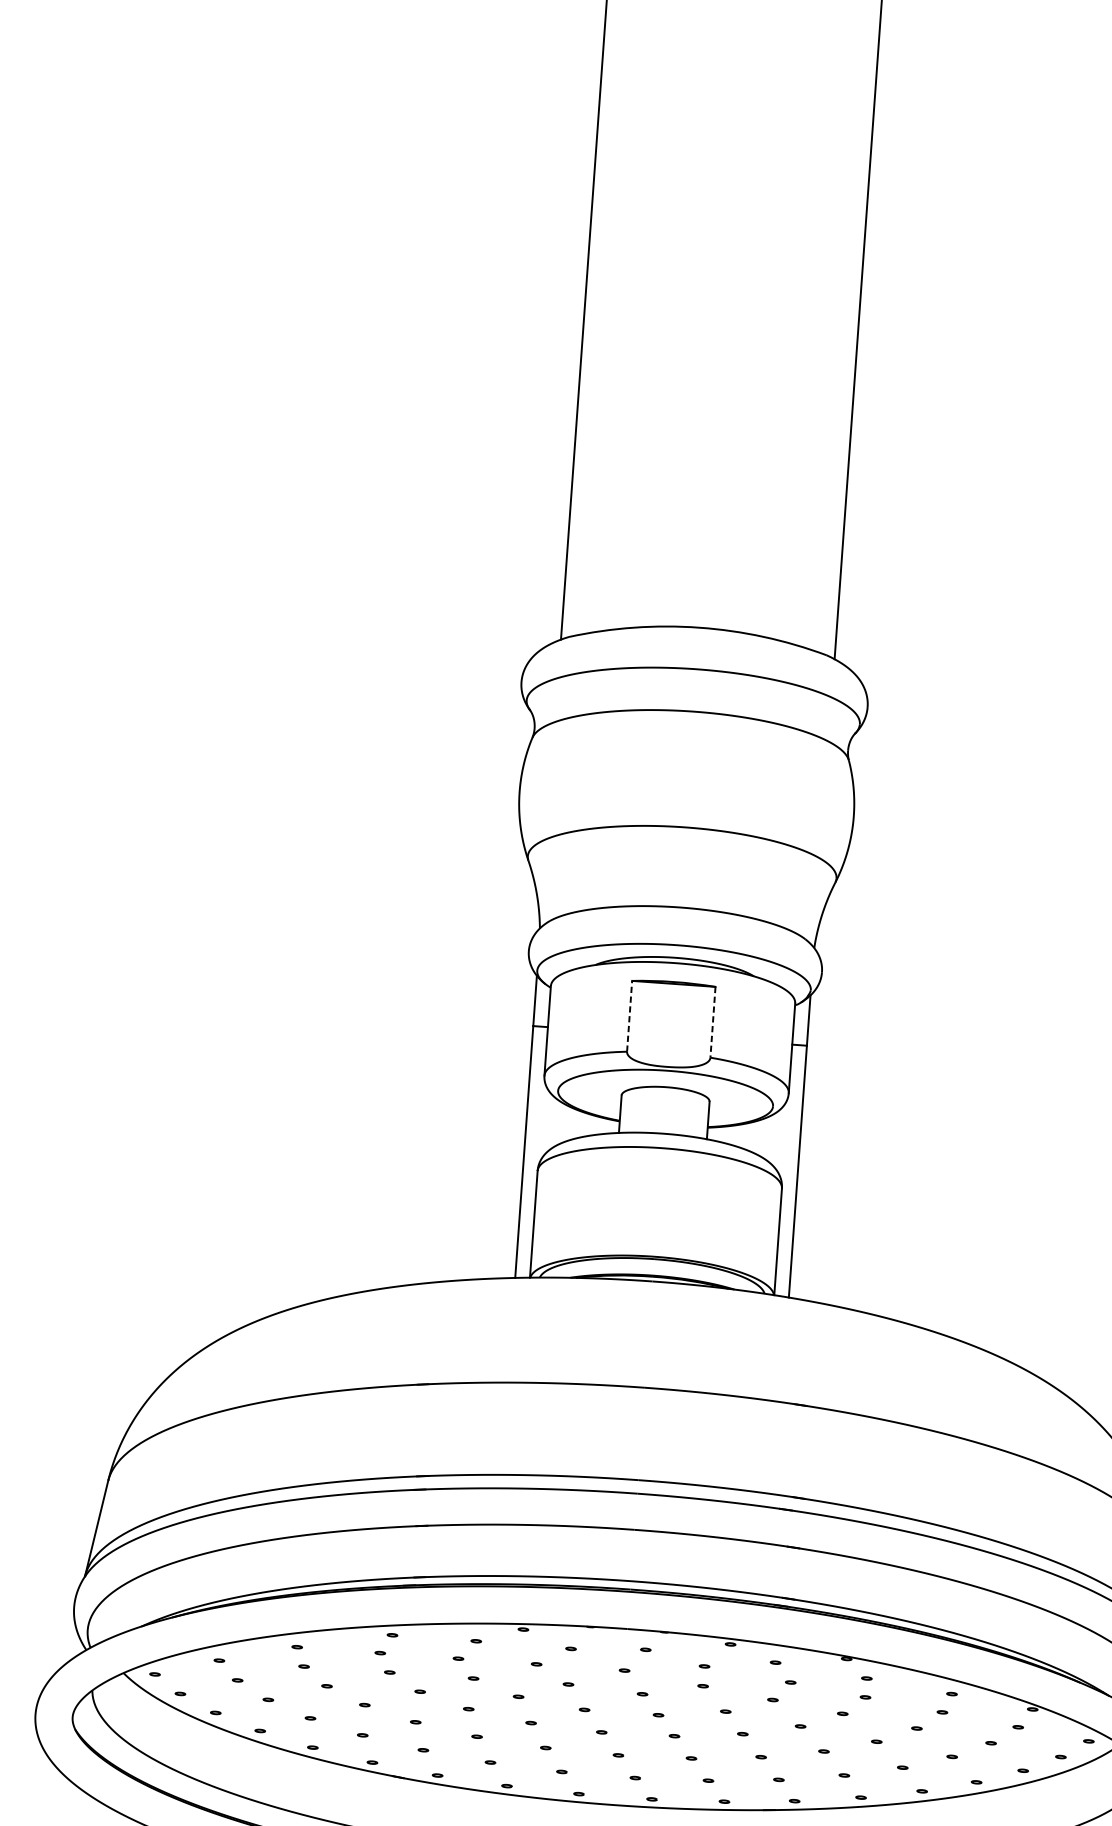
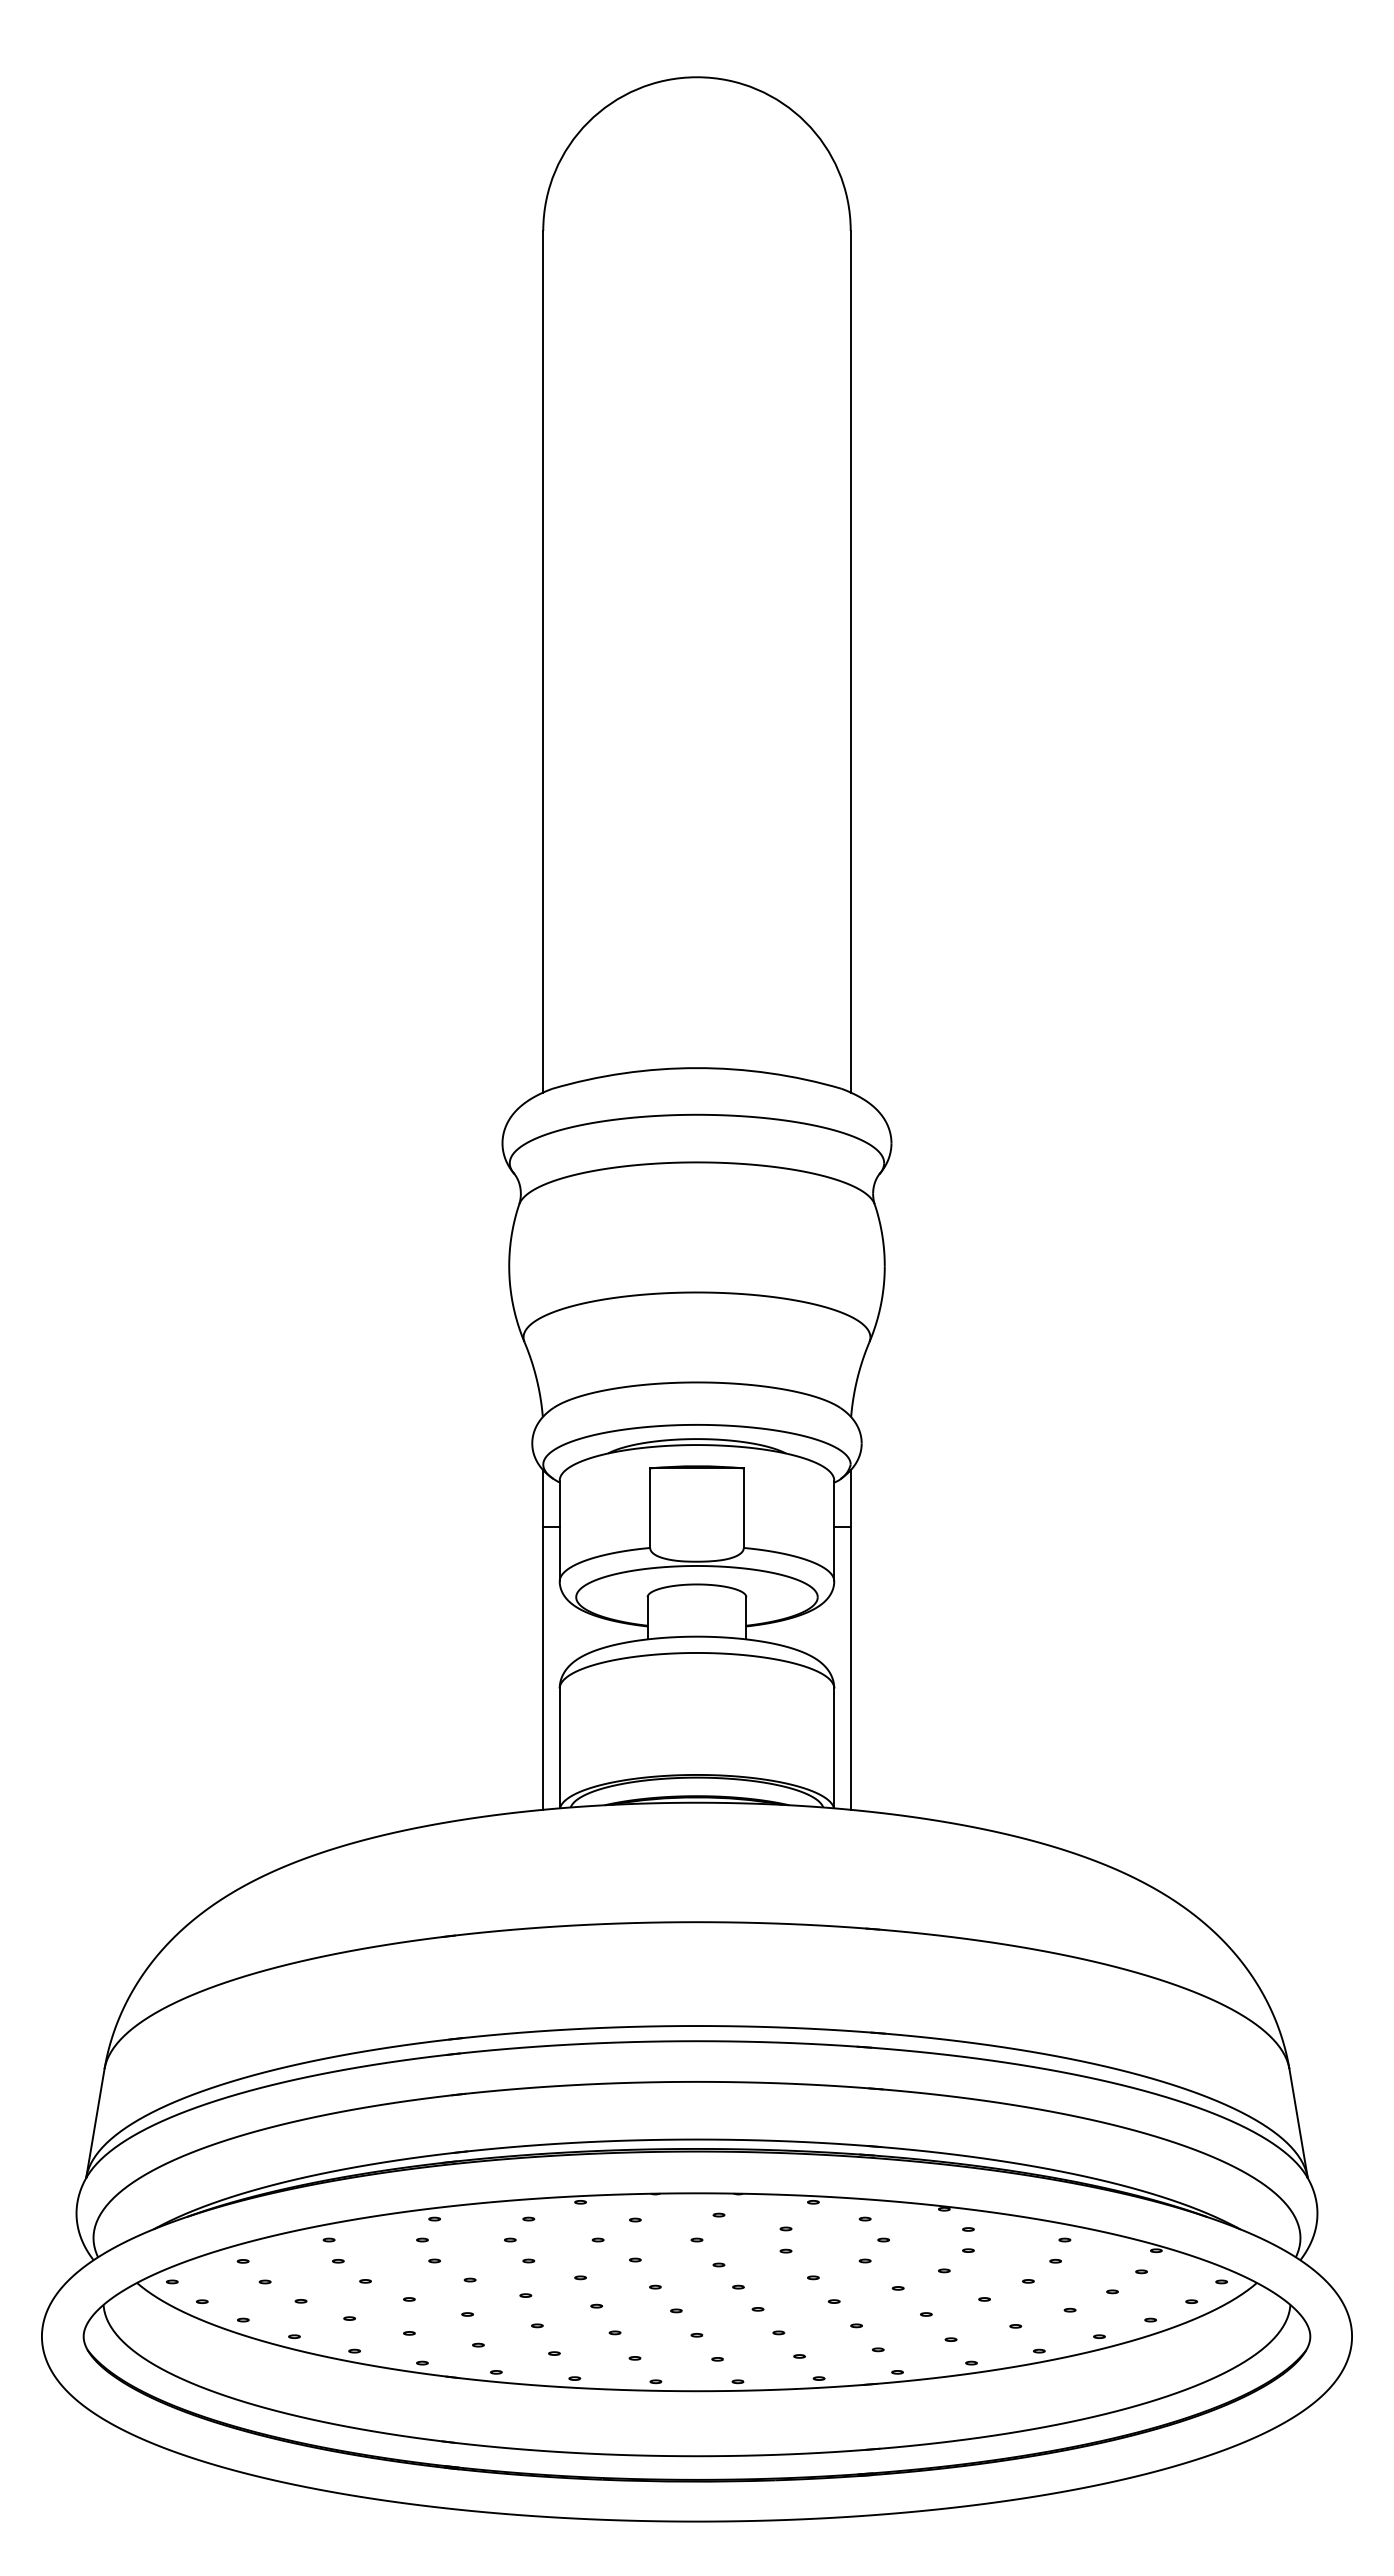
line: (629, 1016) -> (650, 1508), dashed -> solid
line: (712, 1022) -> (743, 1508), dashed -> solid

